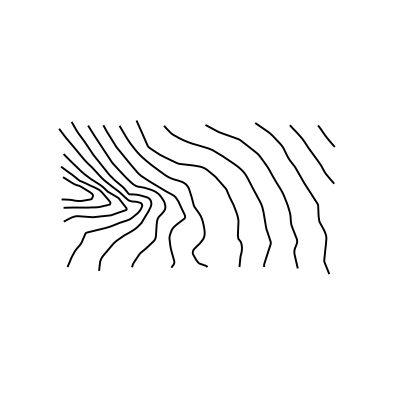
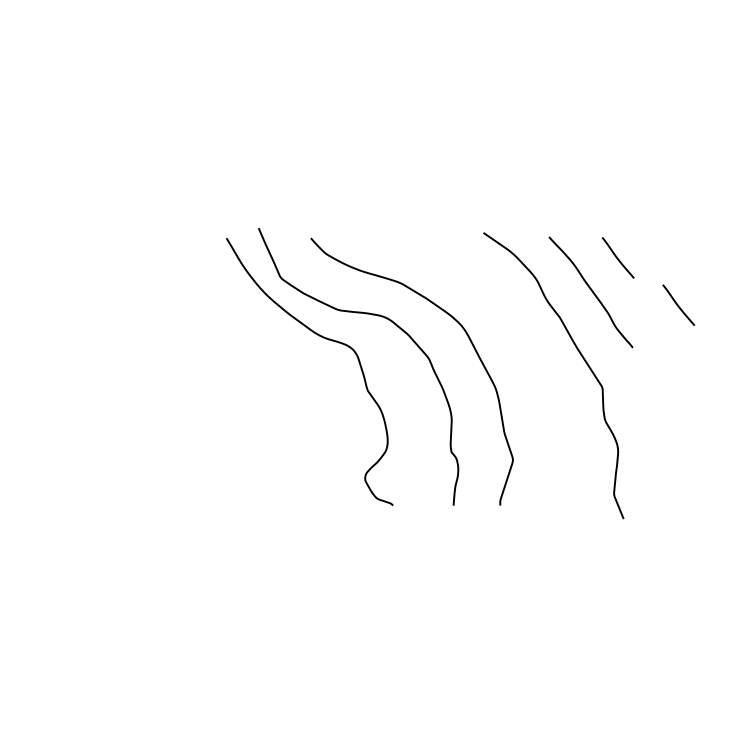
line: (358, 161) -> (678, 305), added
curve: (274, 181) -> (519, 343), removed
part: (121, 195) -> (230, 370), removed

